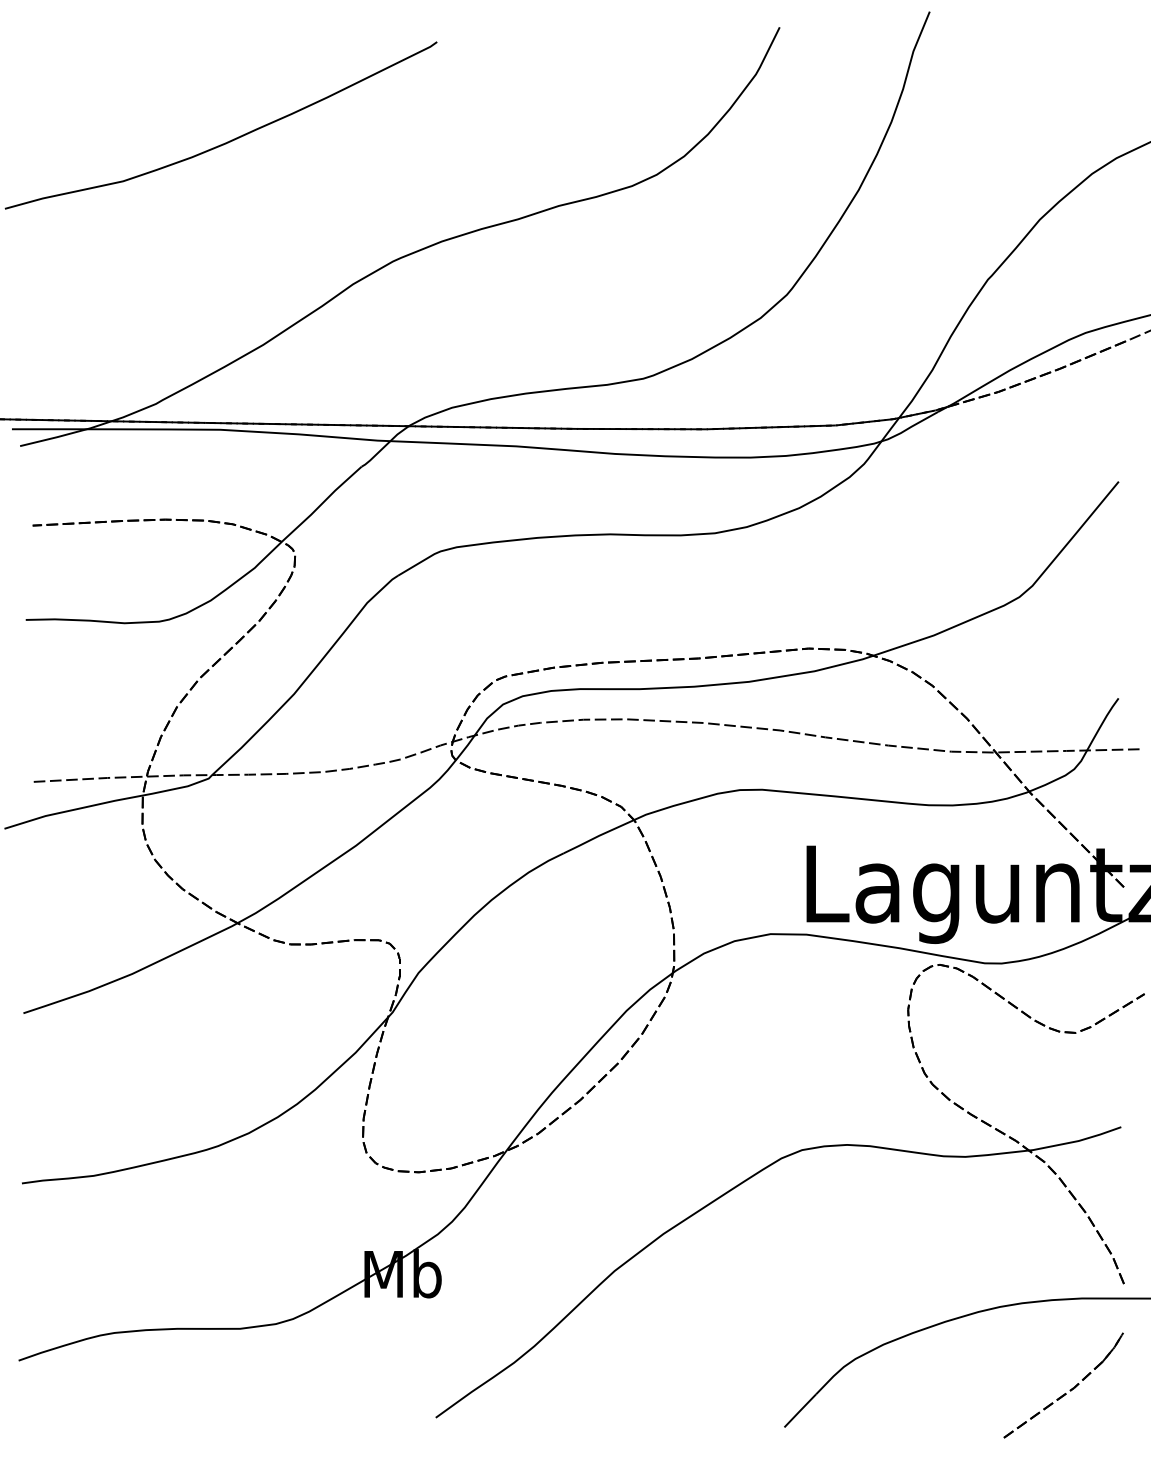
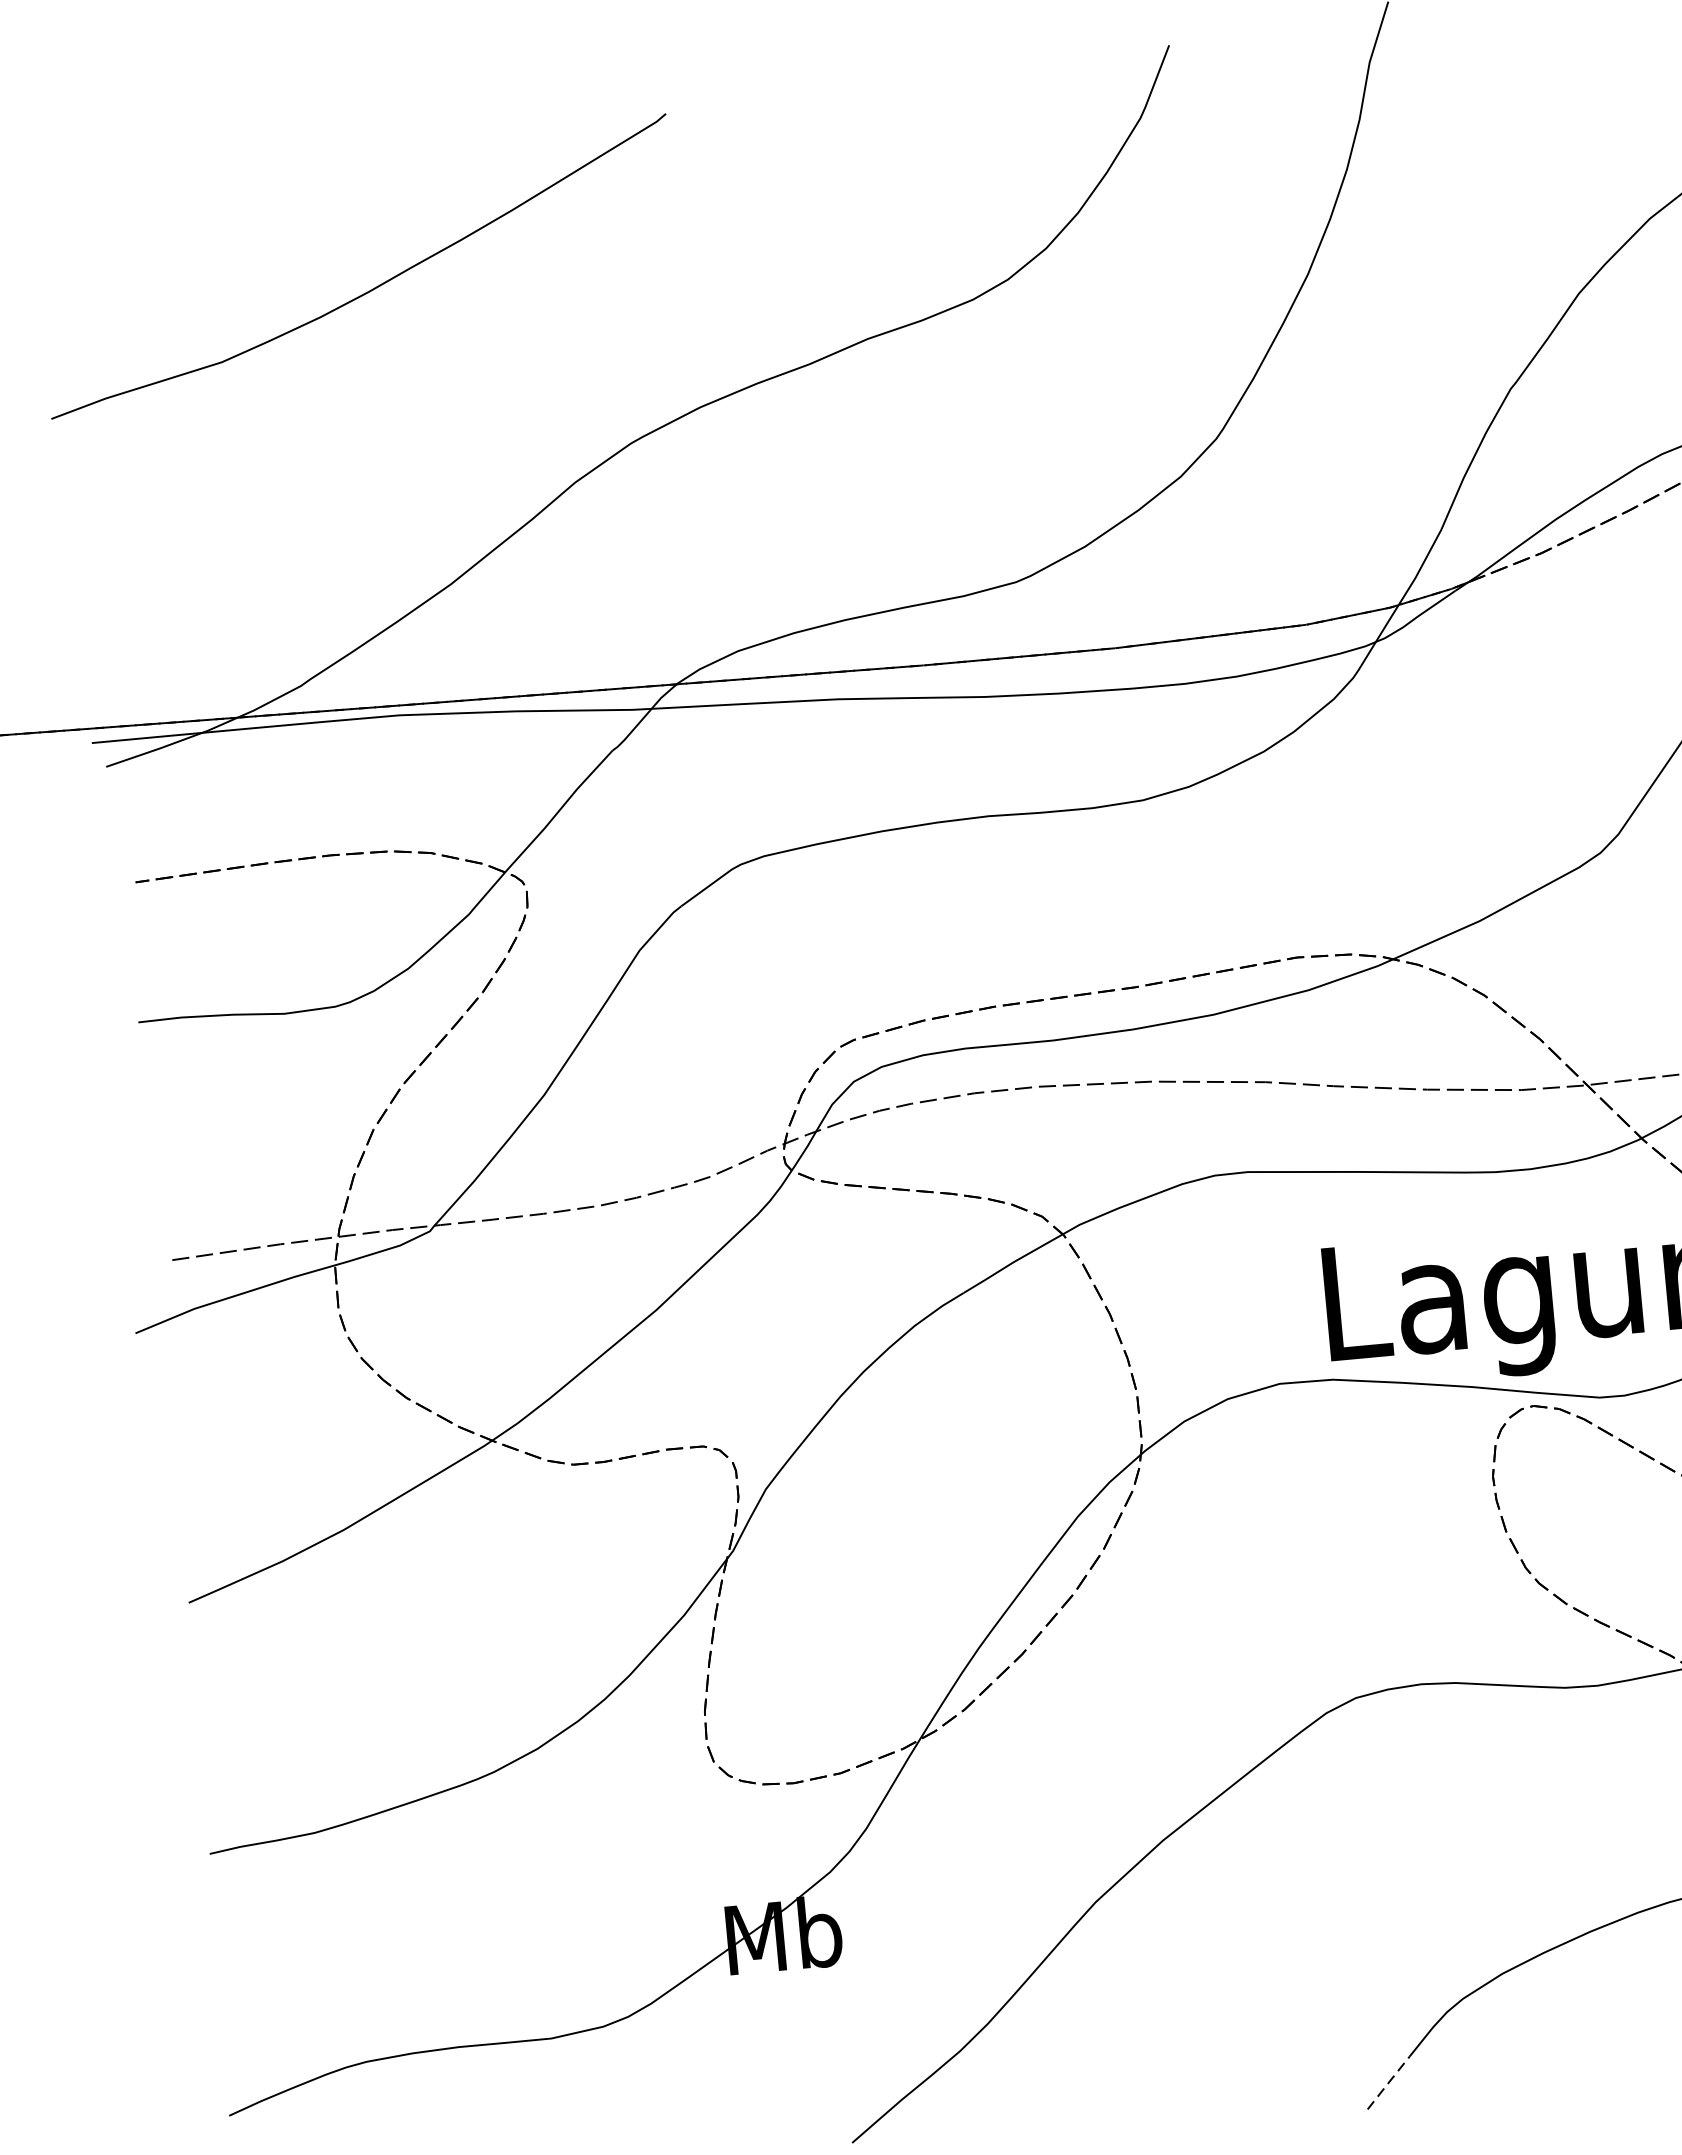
line: (799, 1411) -> (1387, 2083), solid -> dashed

